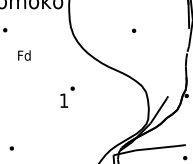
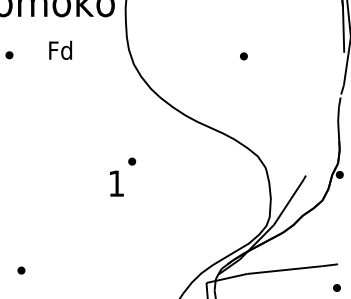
text: (24, 55) -> (60, 50), moved

